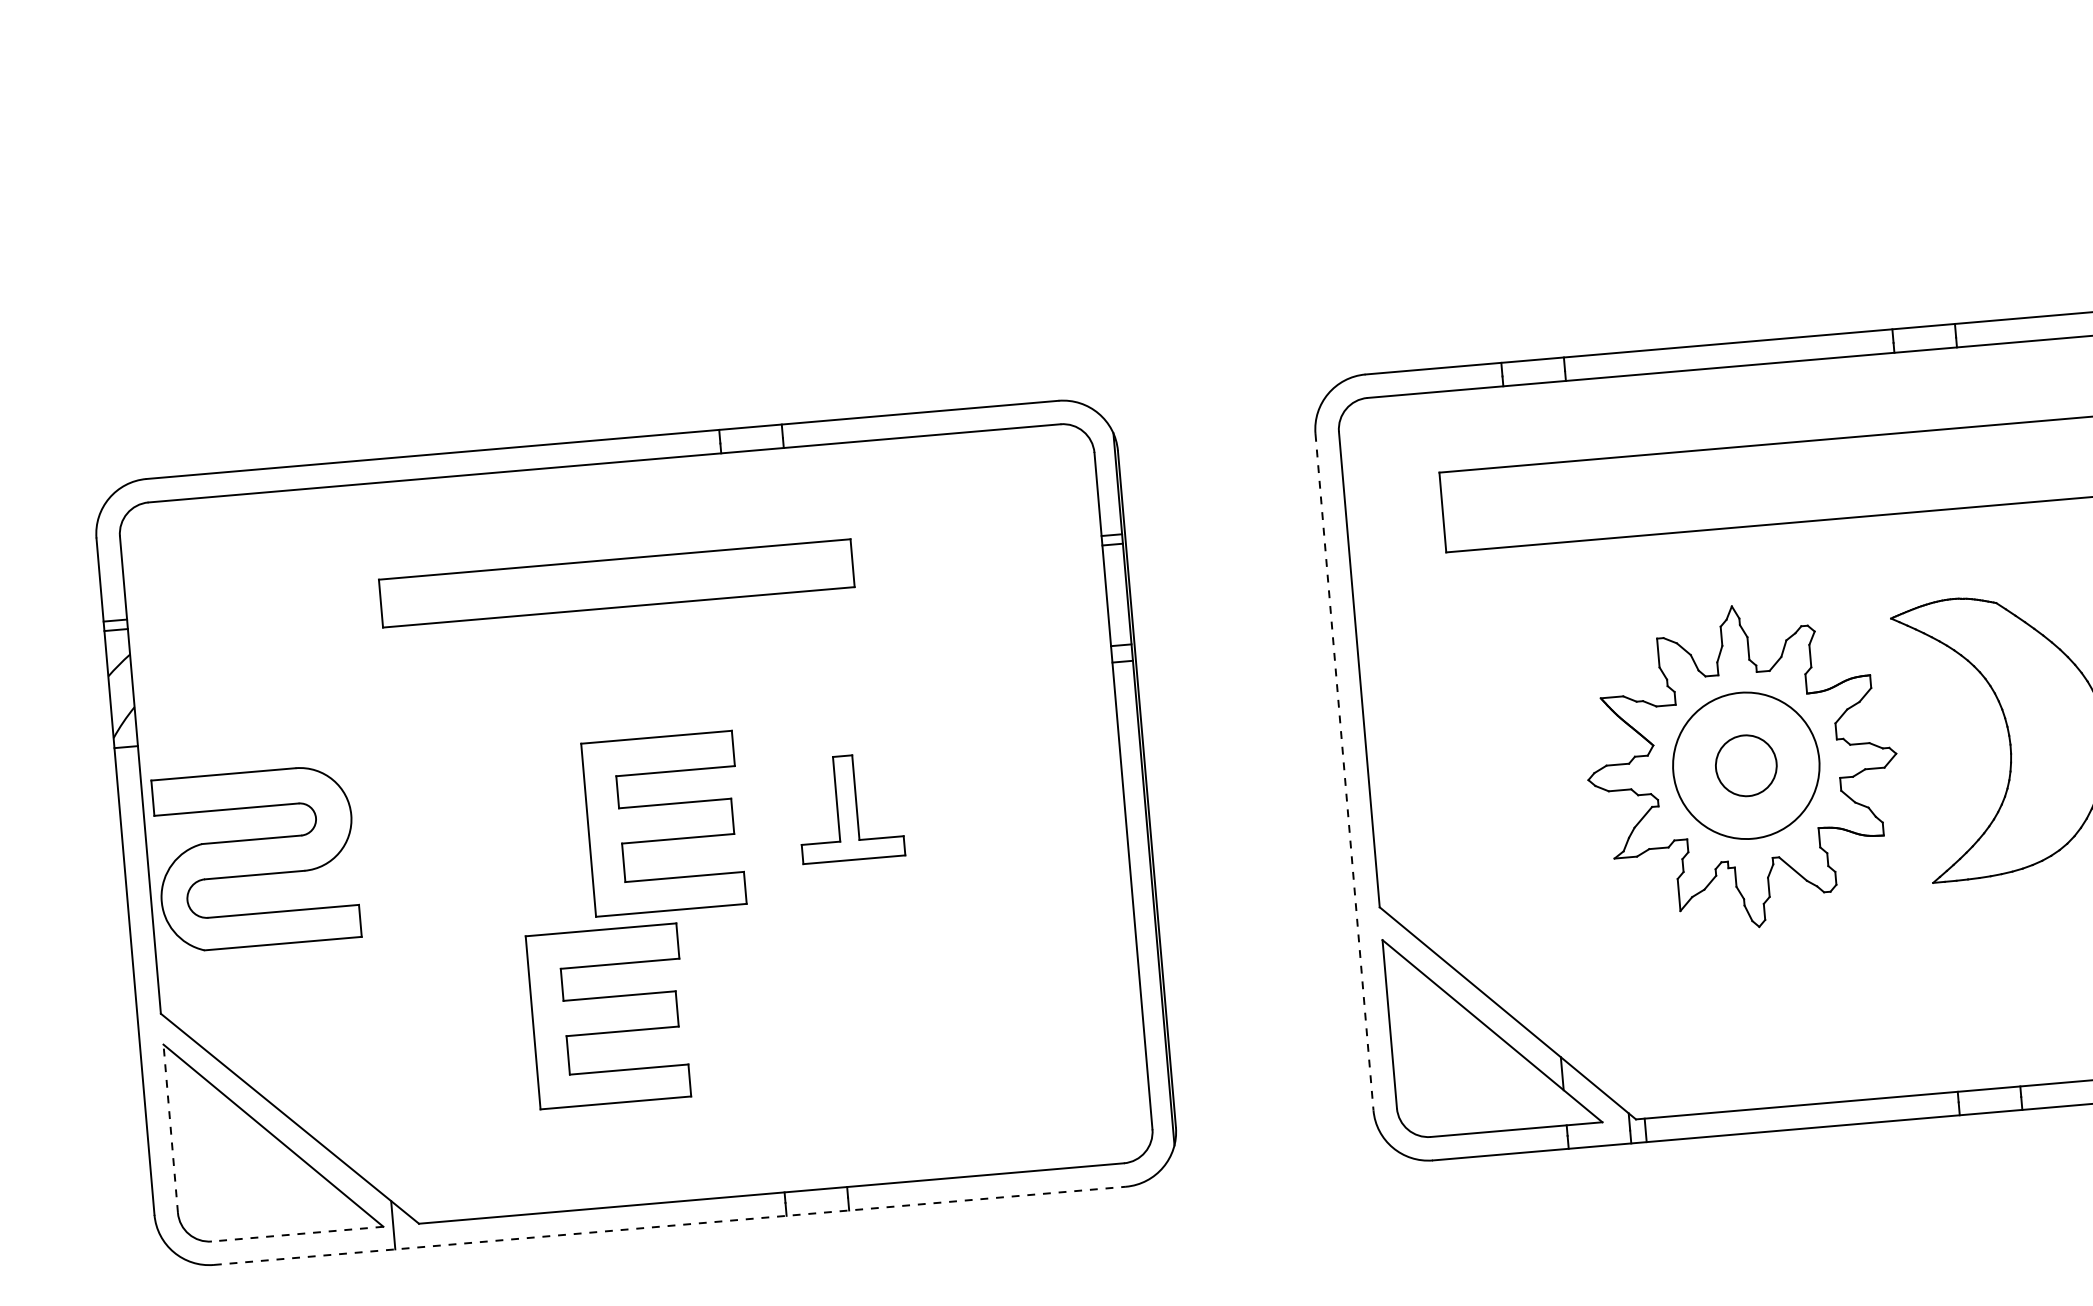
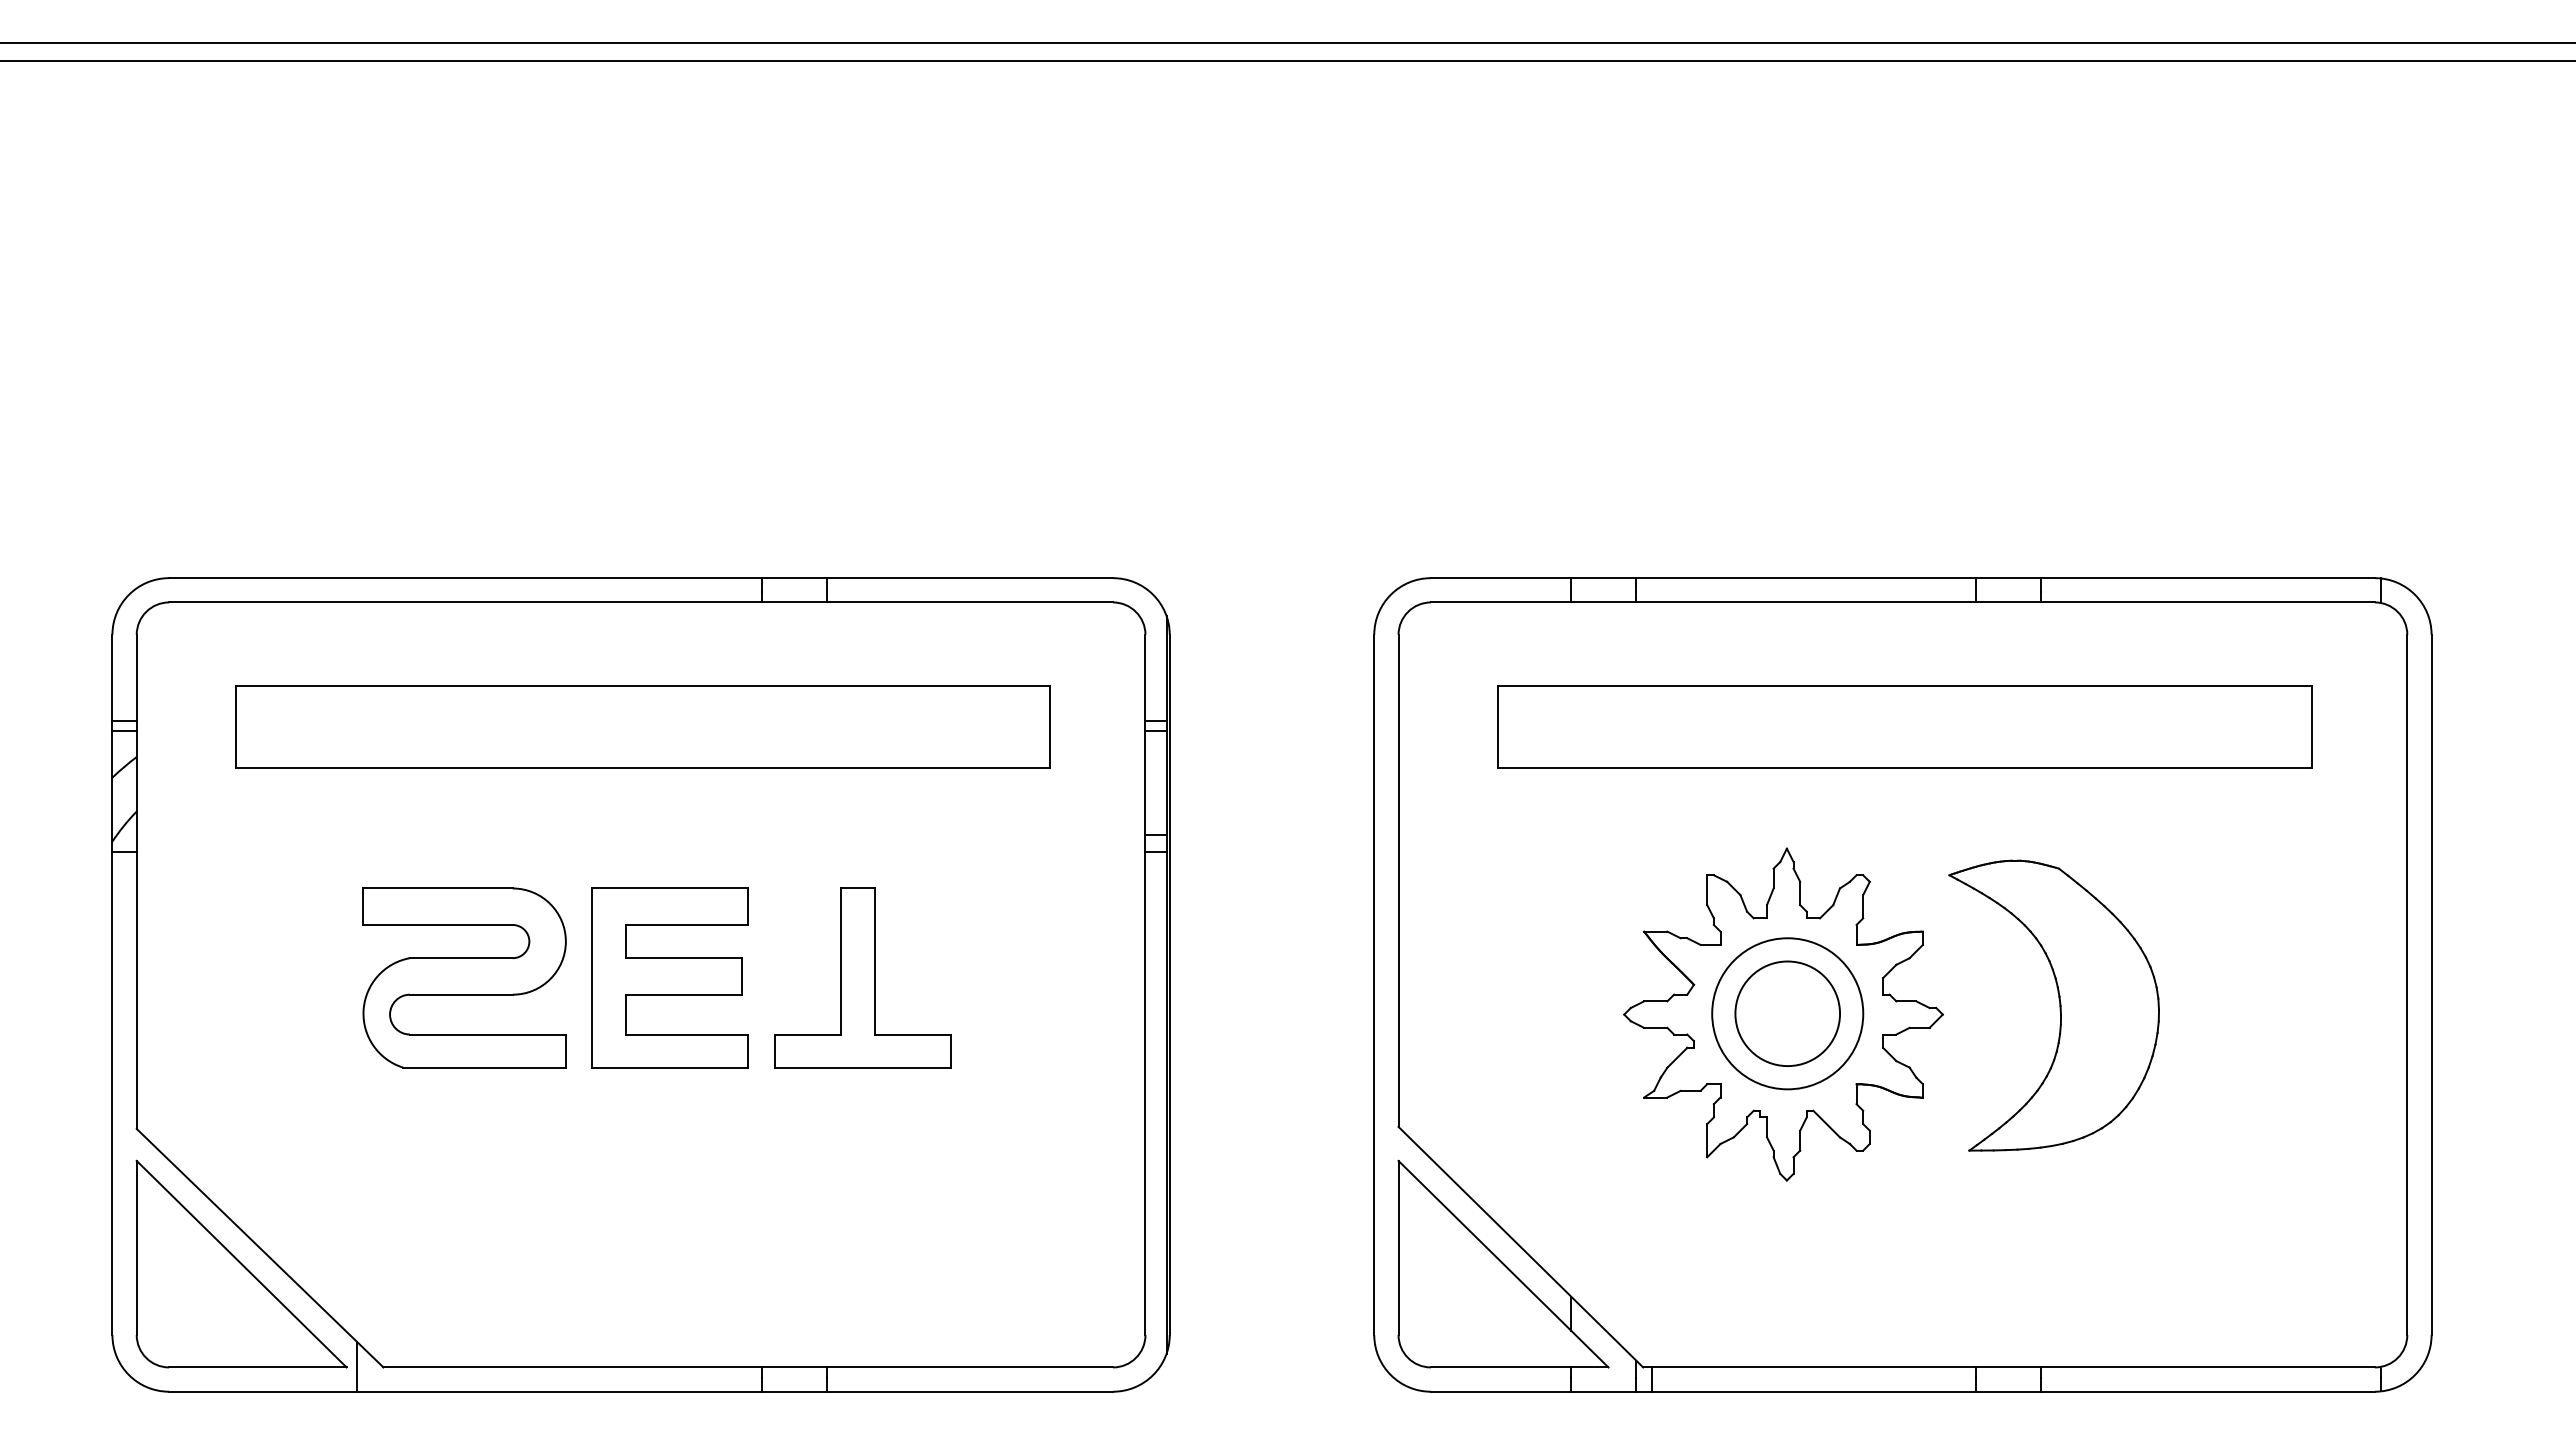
part: (616, 583) -> (642, 726), size x1.67
circle: (1746, 765) -> (1787, 1013), size x1.67
line: (1344, 772) -> (1374, 985), dashed -> solid
part: (849, 807) -> (862, 977), size x1.67
part: (256, 858) -> (464, 977), moved
part: (607, 1015) -> (595, 1170), removed
line: (170, 1128) -> (136, 1247), dashed -> solid
line: (670, 1225) -> (641, 1391), dashed -> solid
line: (297, 1234) -> (257, 1367), dashed -> solid

